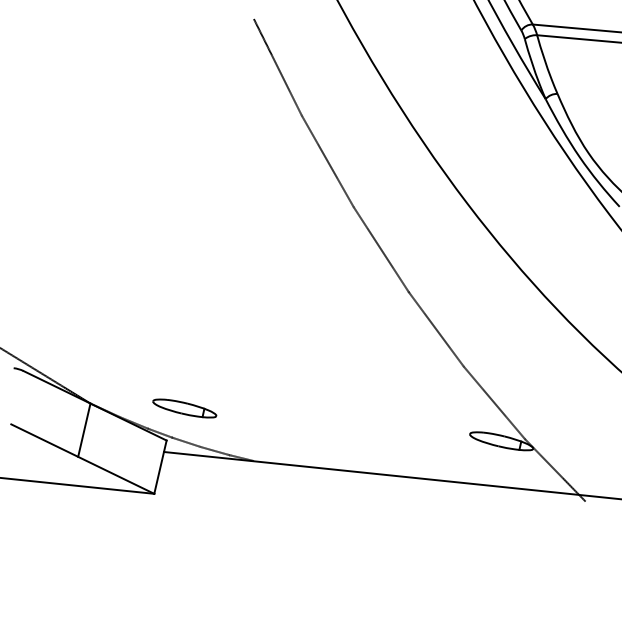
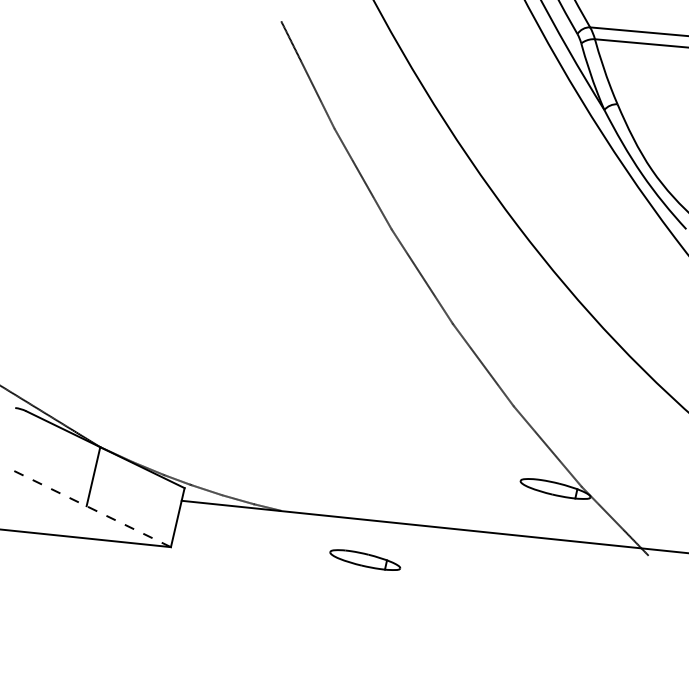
part: (184, 408) -> (364, 560), moved
line: (82, 458) -> (91, 508), solid -> dashed

